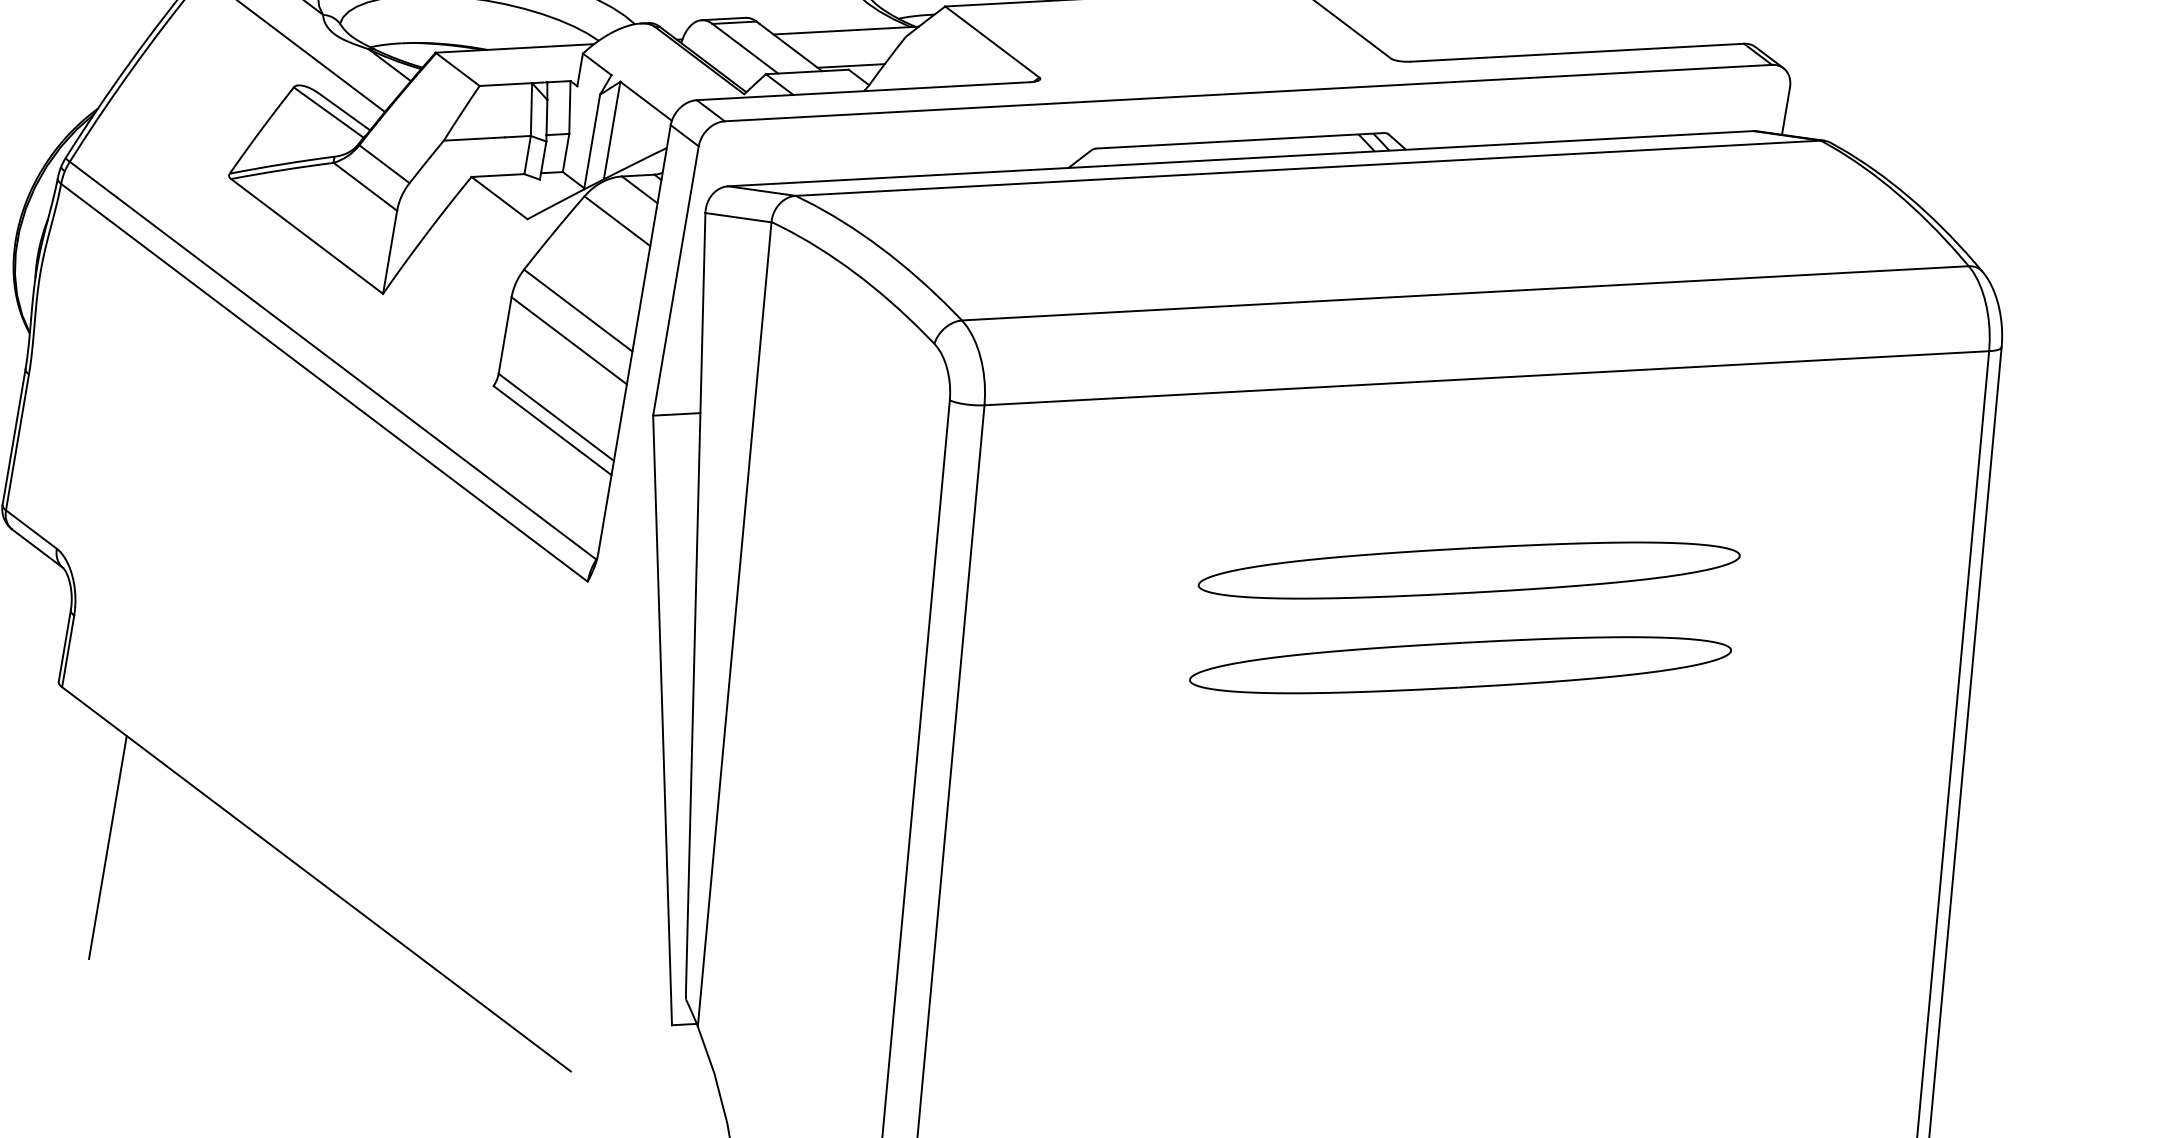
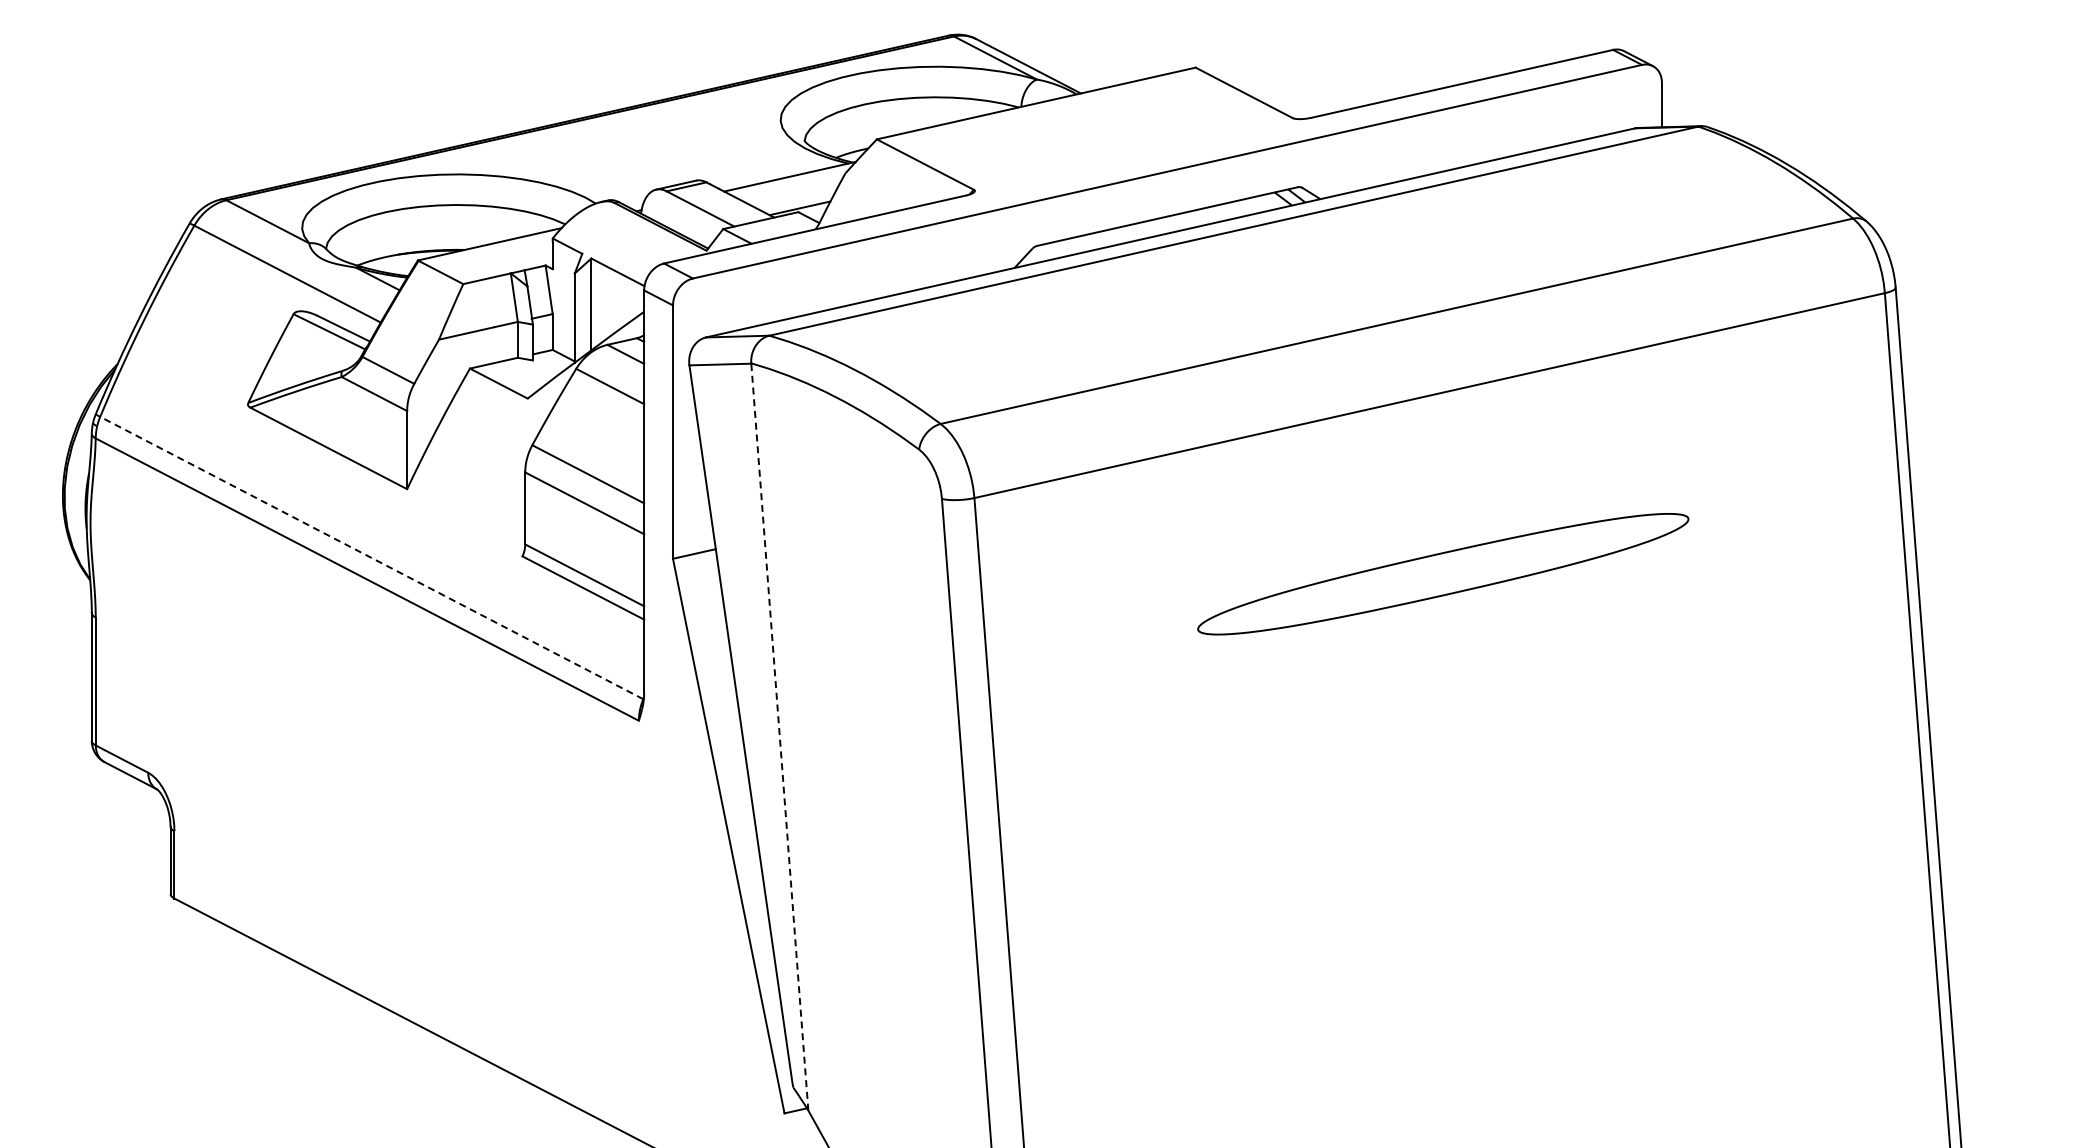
line: (332, 360) -> (371, 557), solid -> dashed
line: (734, 624) -> (779, 737), solid -> dashed
part: (1461, 664) -> (1450, 661), removed
line: (108, 846) -> (241, 1037), removed

